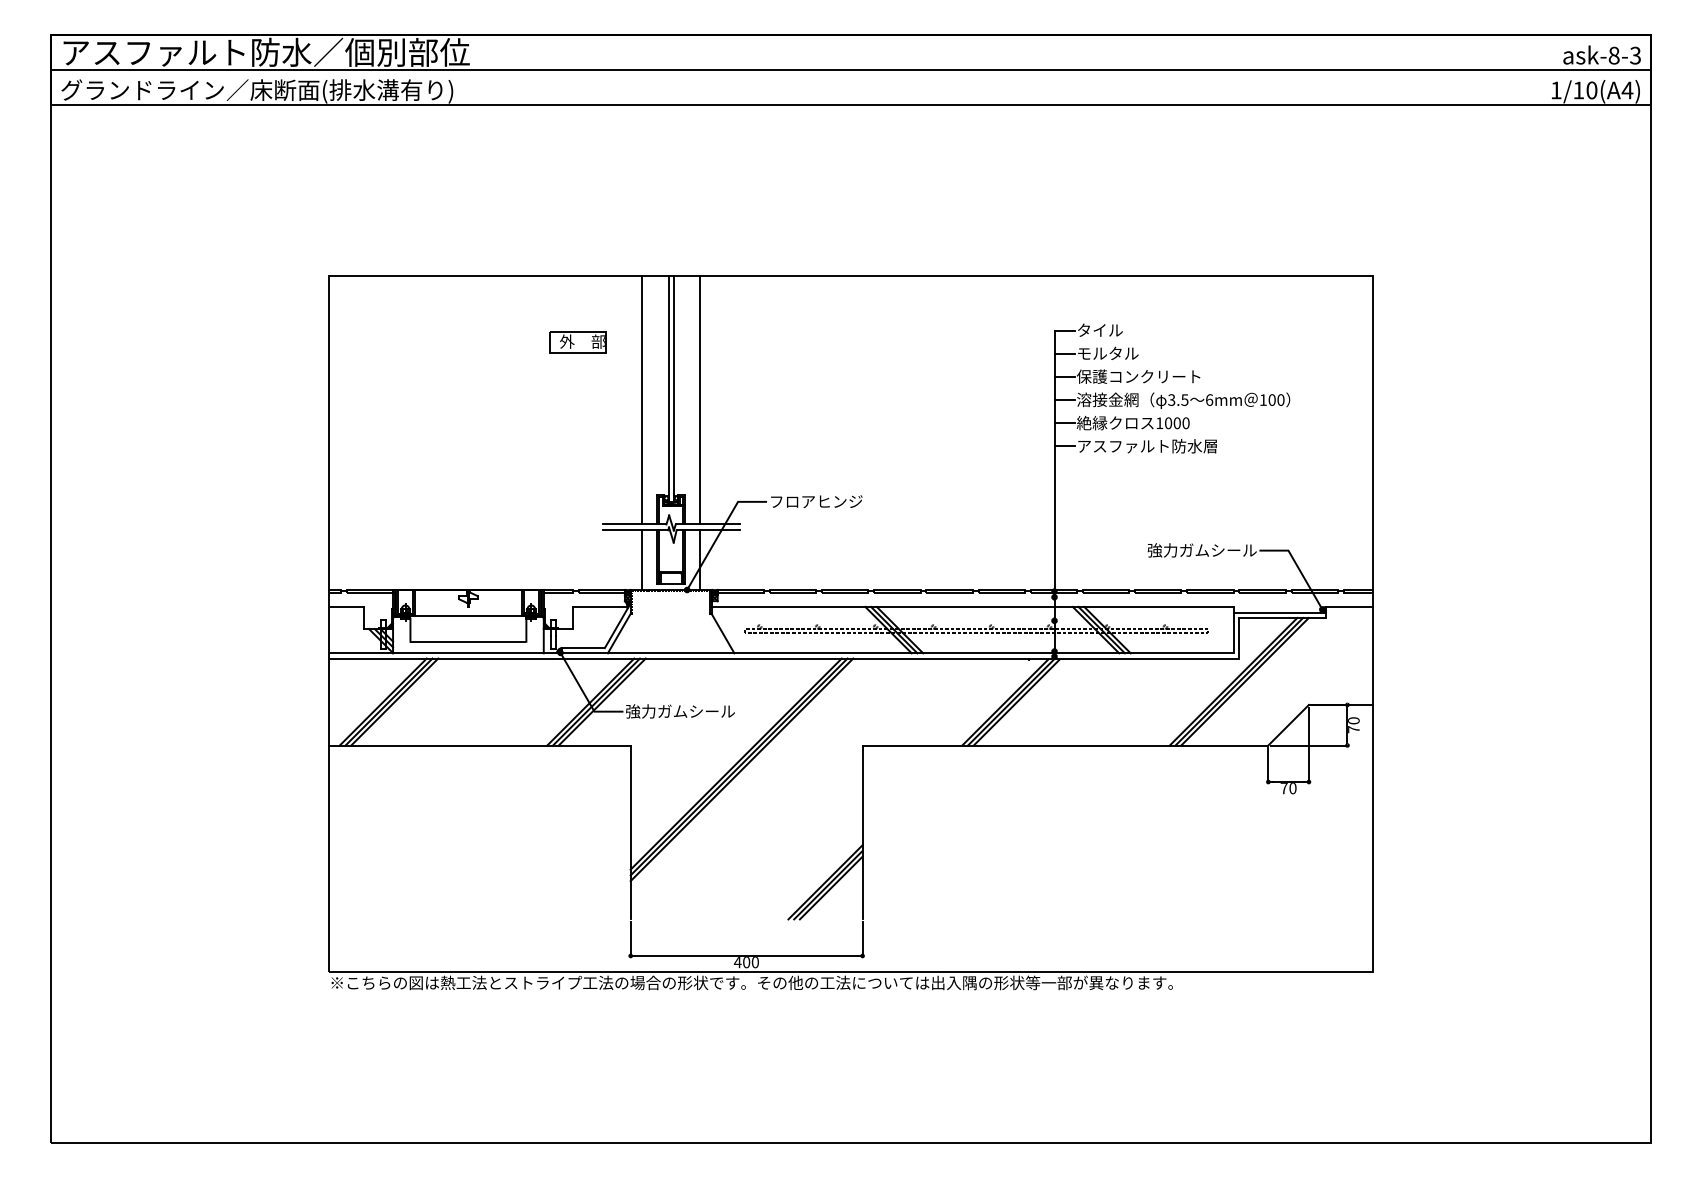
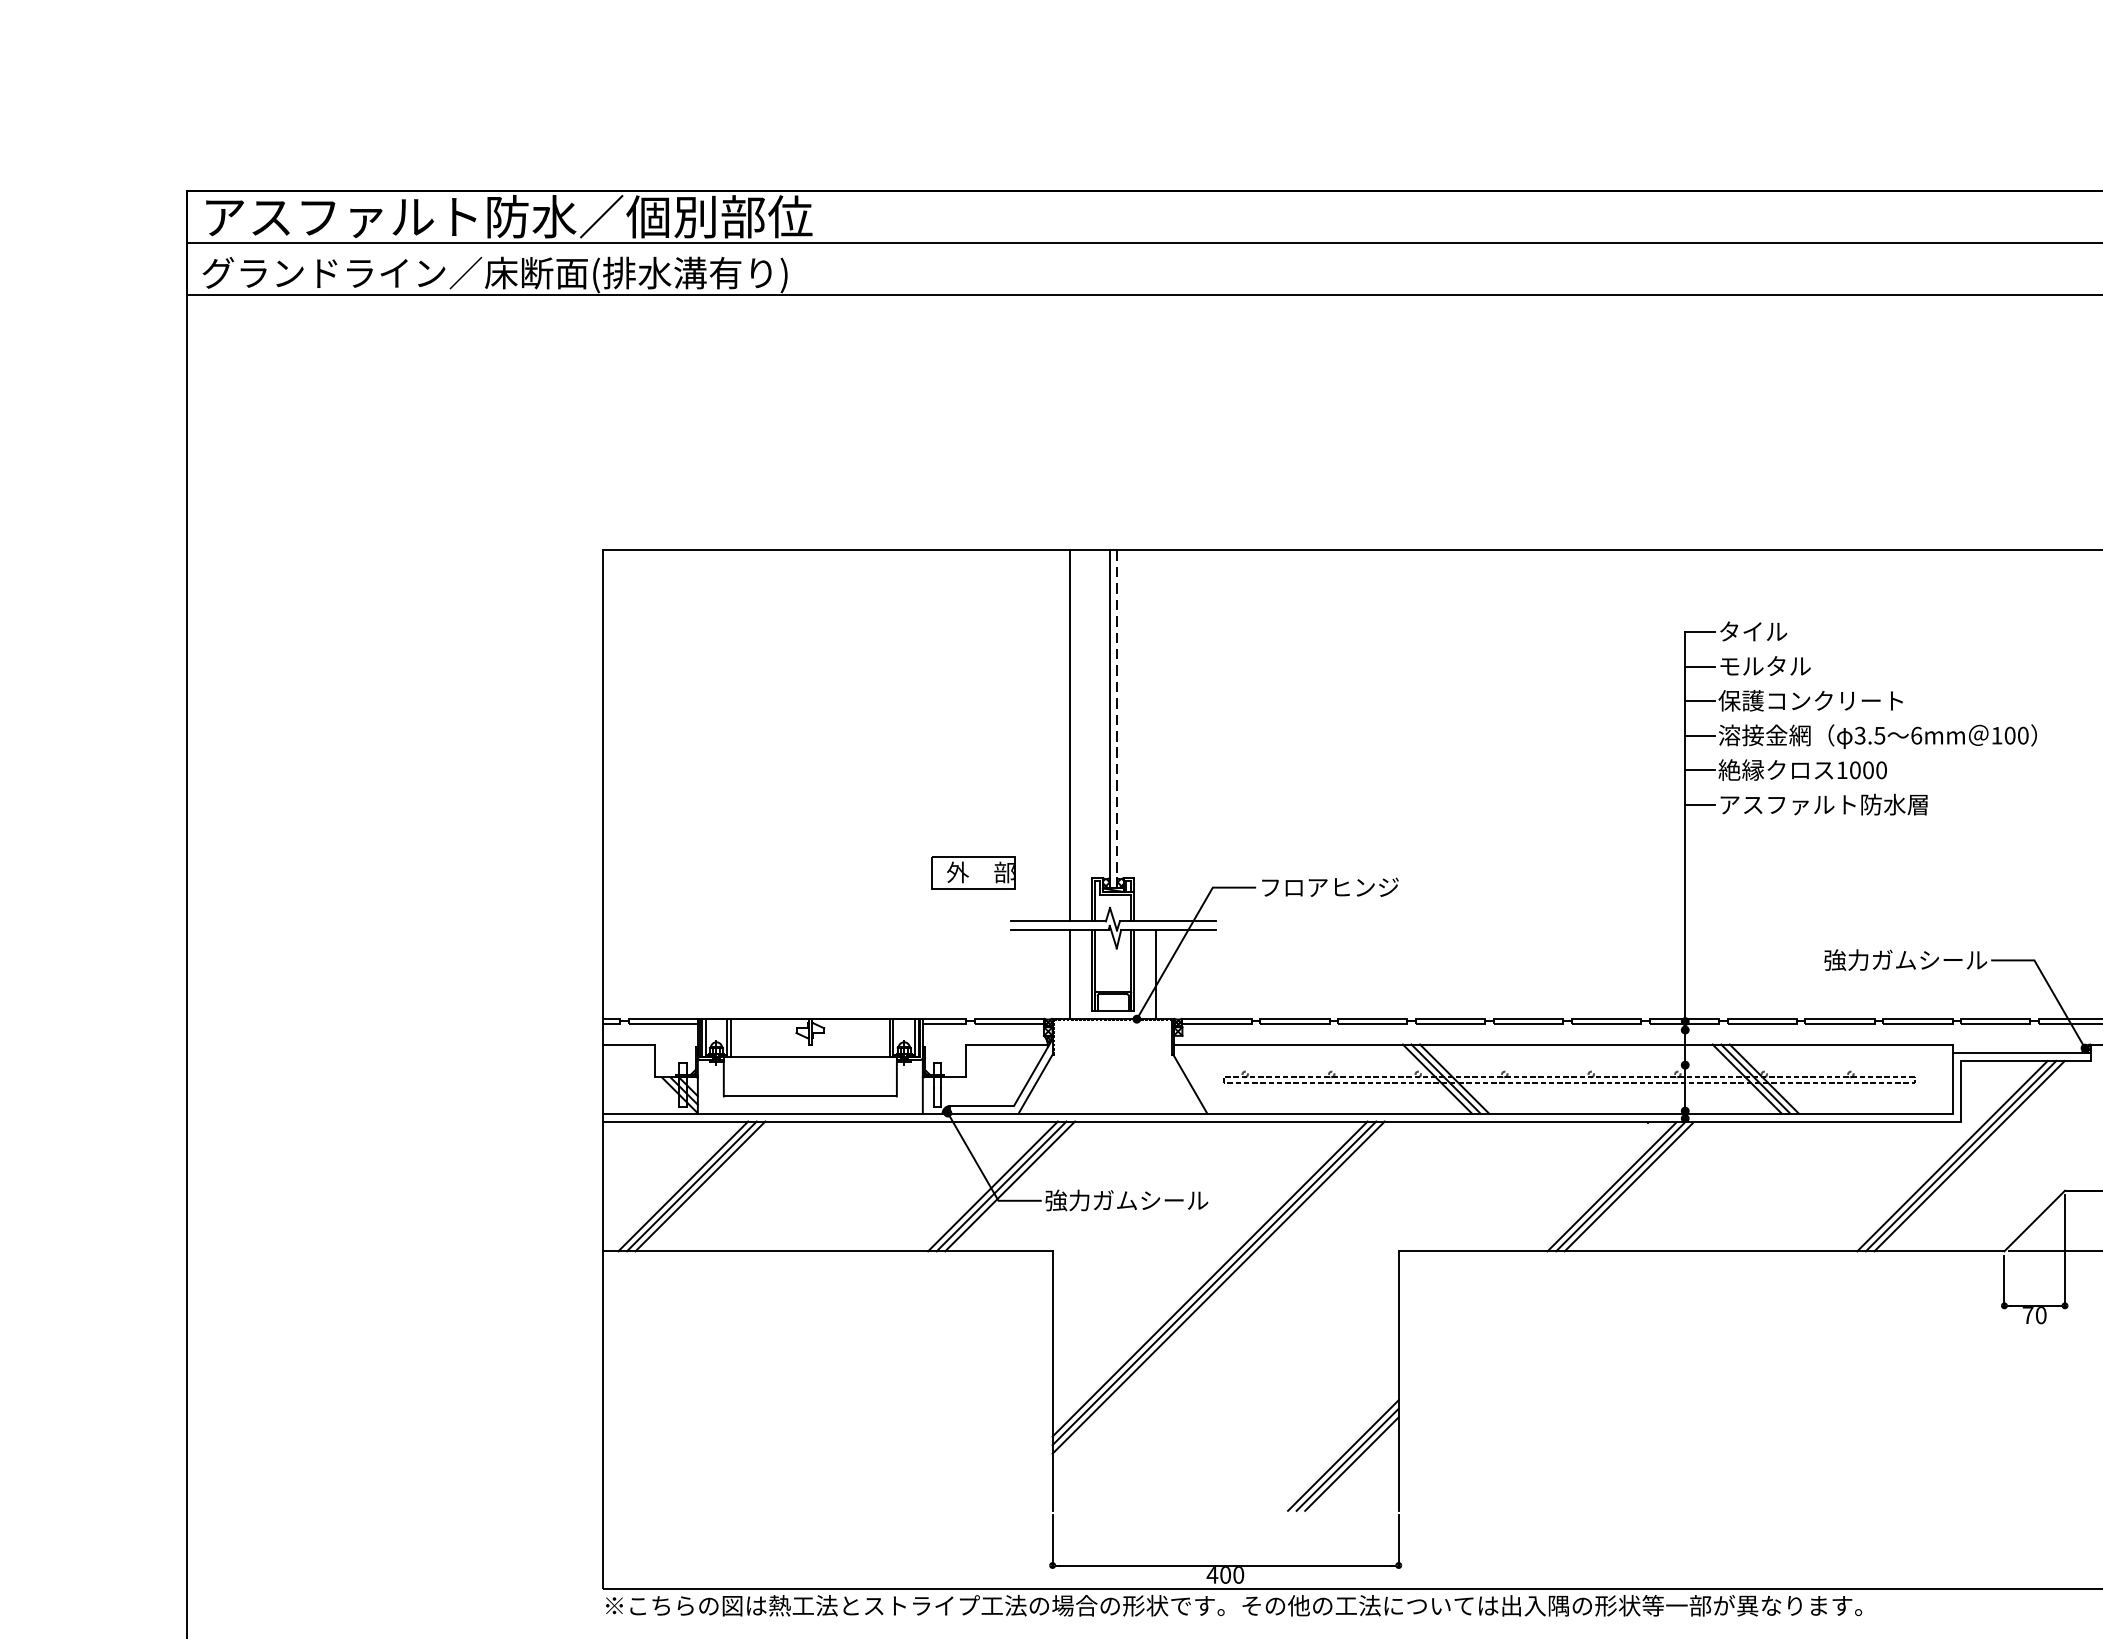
part: (577, 342) -> (973, 873), moved
line: (673, 389) -> (1116, 719), solid -> dashed
line: (700, 399) -> (1156, 734), removed

